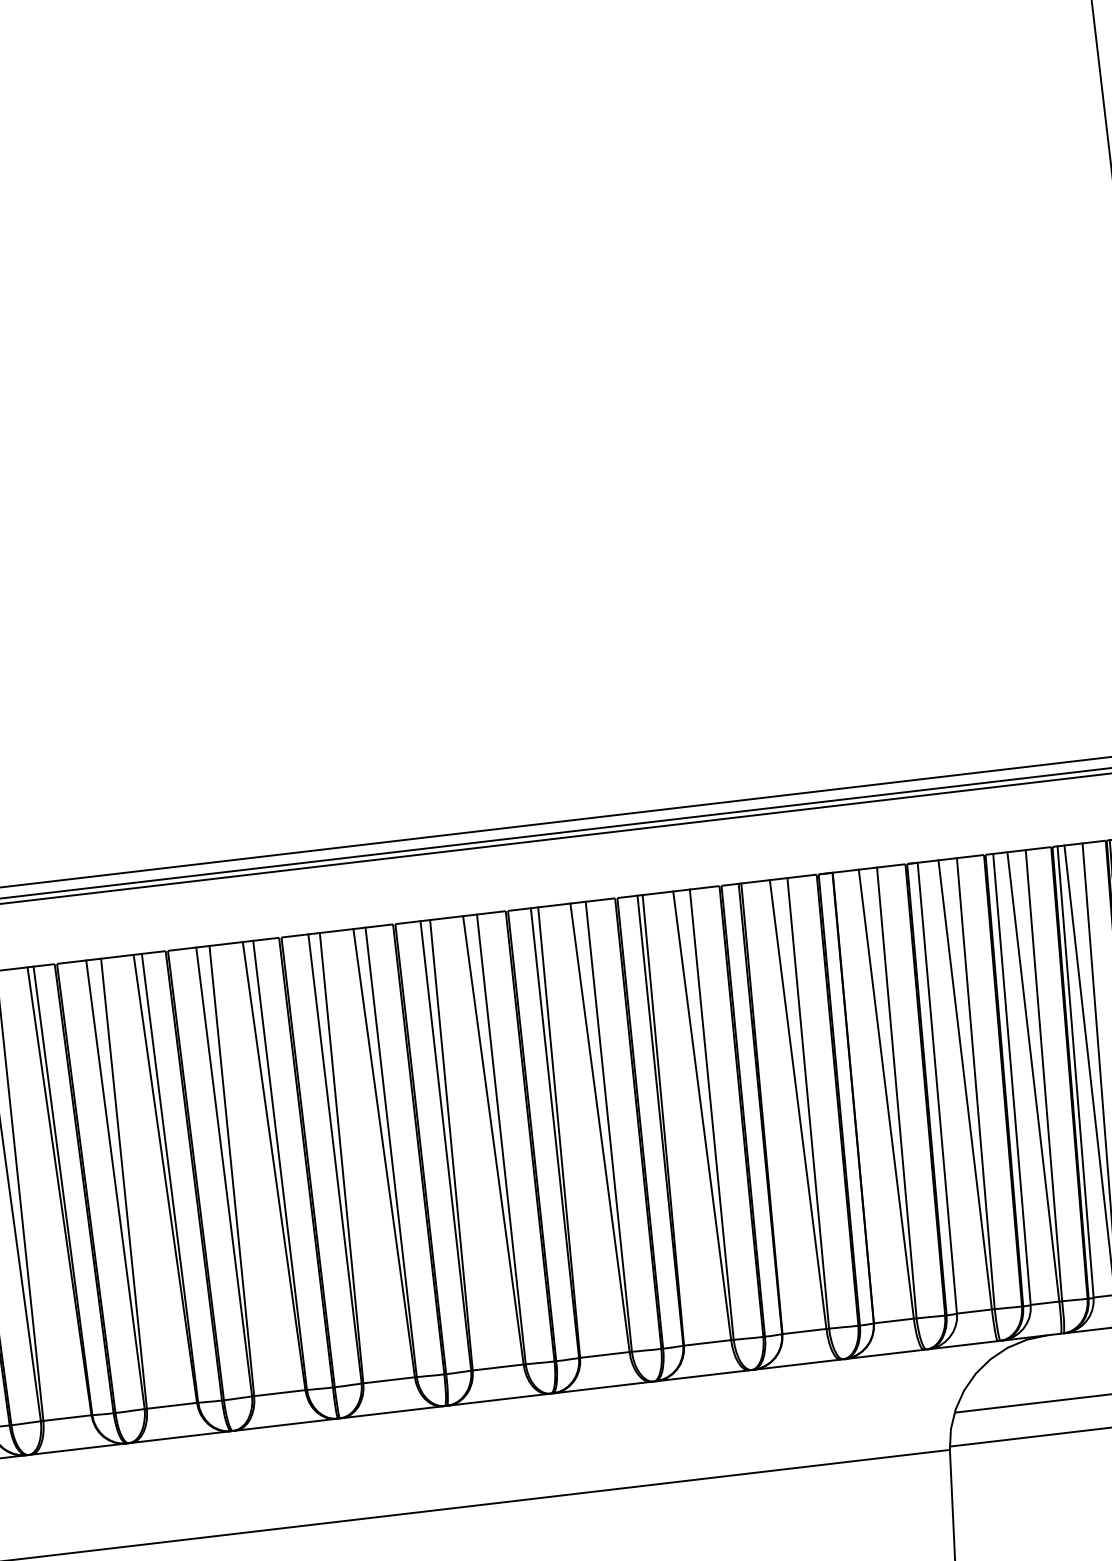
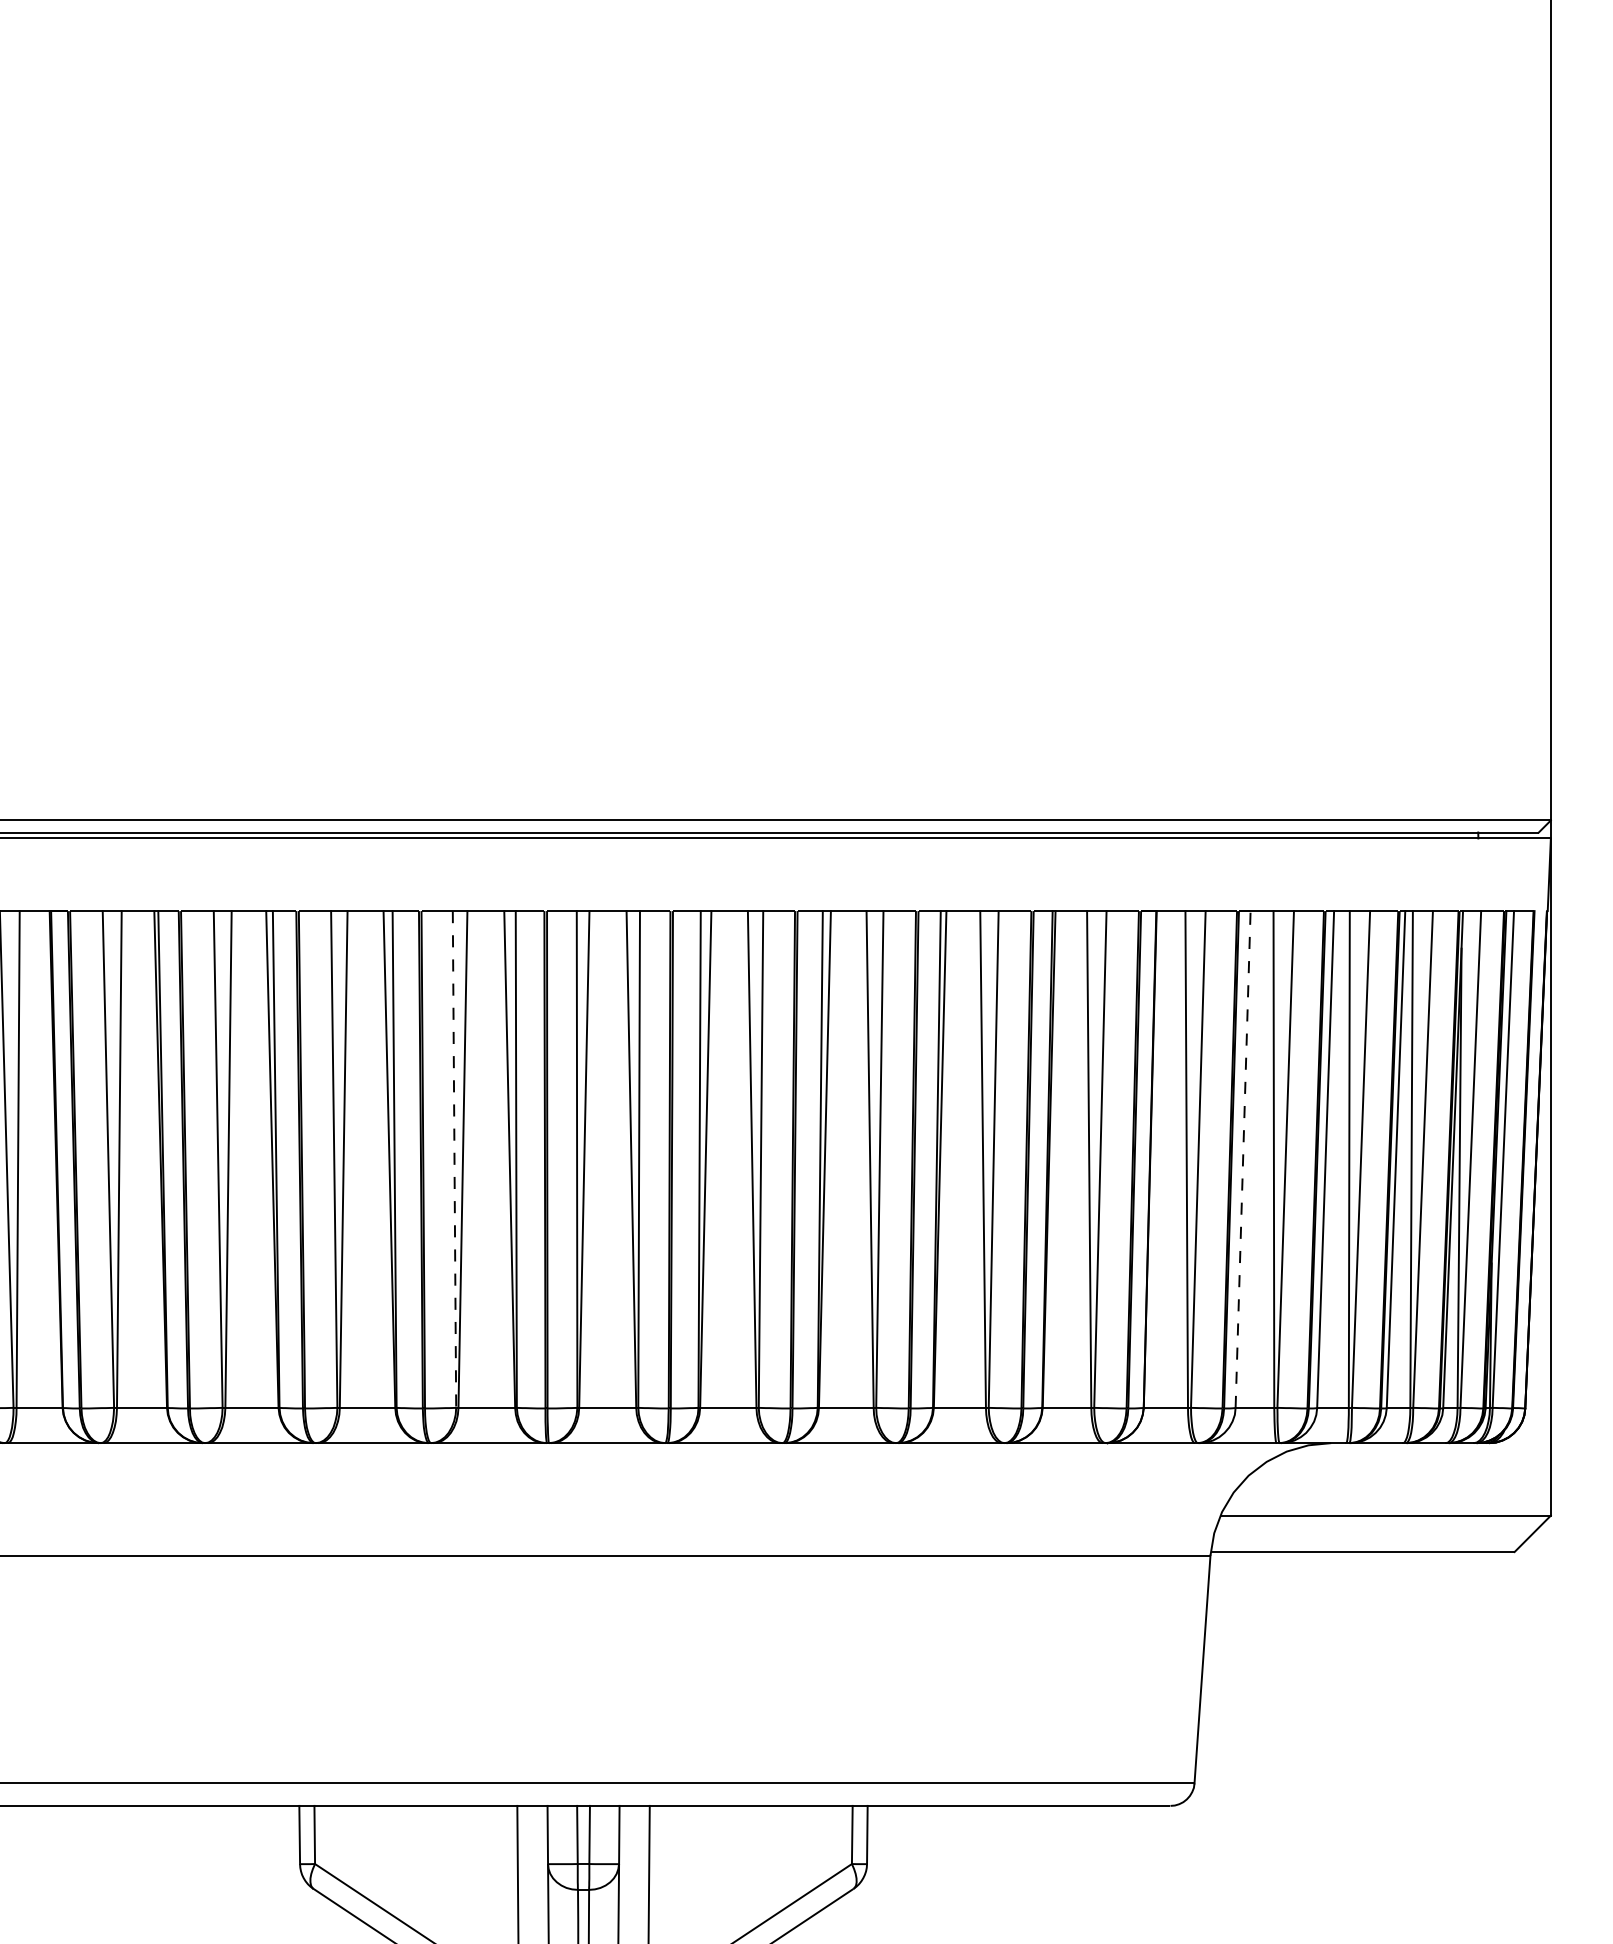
line: (937, 1088) -> (1243, 1159), solid -> dashed
line: (224, 1171) -> (454, 1159), solid -> dashed

